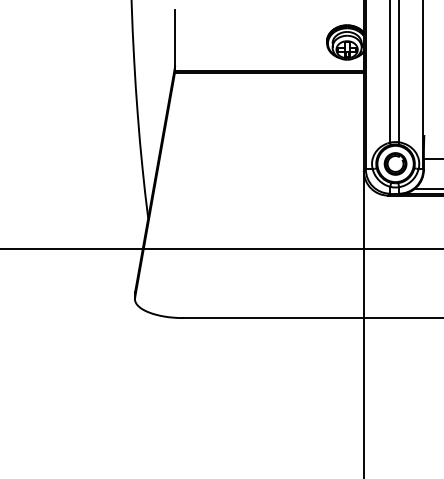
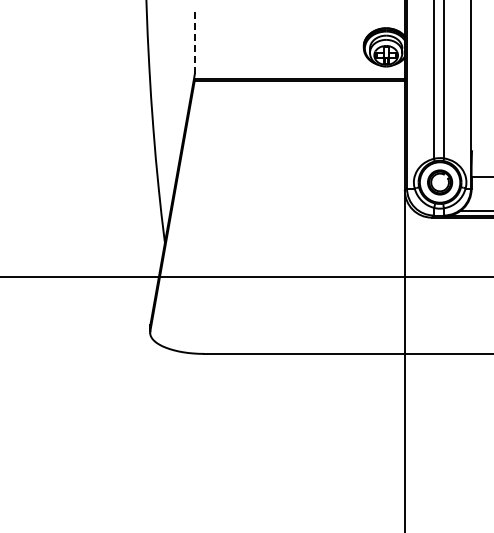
line: (174, 40) -> (194, 45), solid -> dashed

